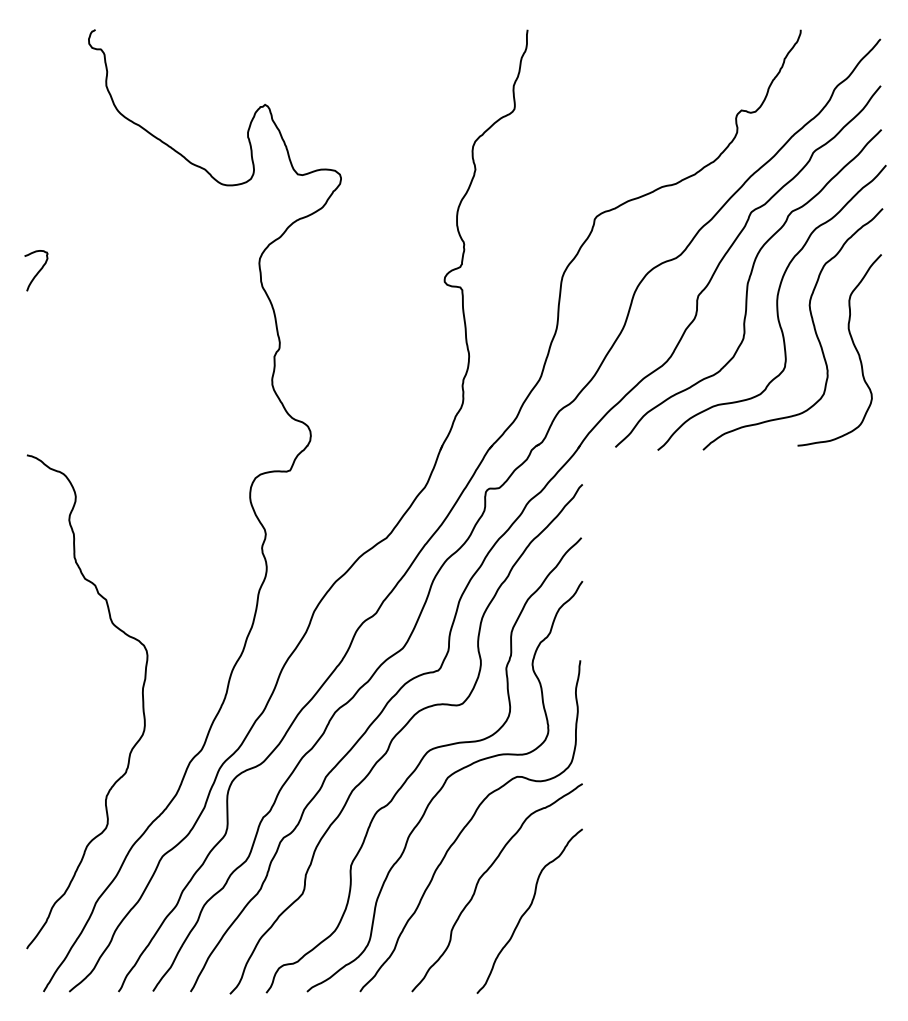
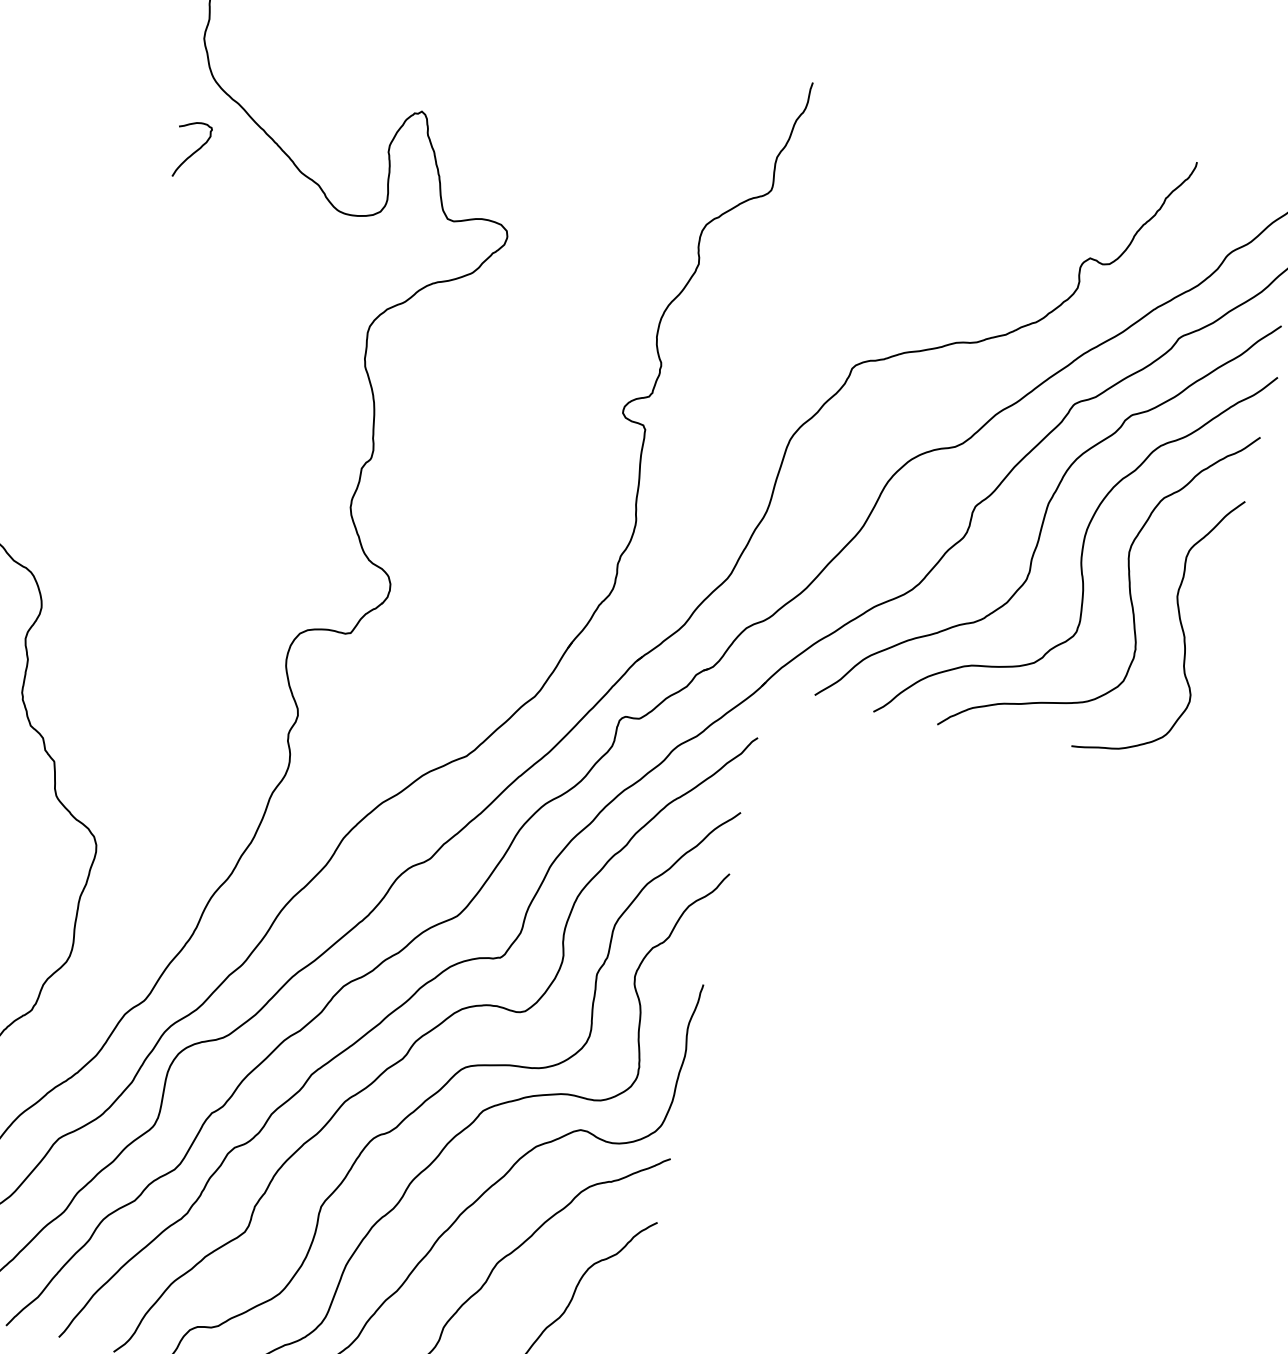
curve: (38, 270) -> (194, 150), moved

